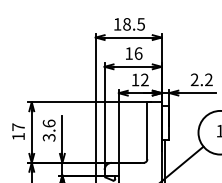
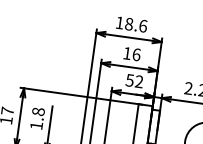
text: (141, 24) -> (143, 26), 18.5 -> 18.6
text: (135, 79) -> (130, 79), 12 -> 52
text: (48, 130) -> (36, 118), 3.6 -> 1.8

